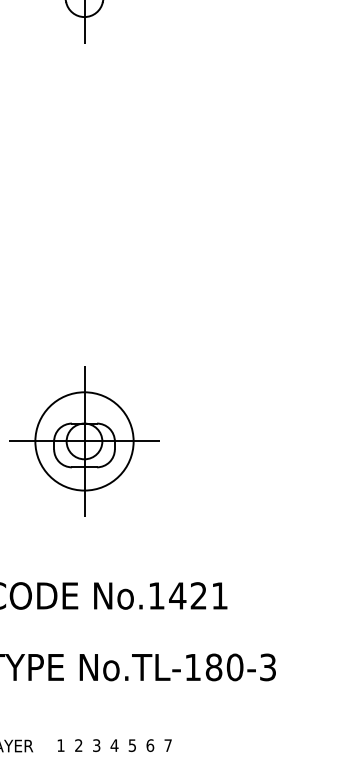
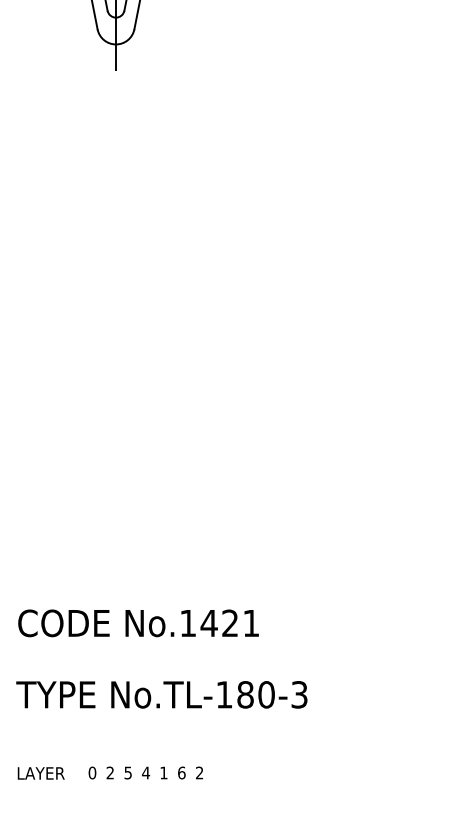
part: (84, 441) -> (115, 468), removed
text: (61, 745) -> (92, 772), 1 -> 0
text: (96, 745) -> (127, 772), 3 -> 5
text: (132, 745) -> (163, 772), 5 -> 1
text: (168, 745) -> (199, 772), 7 -> 2

